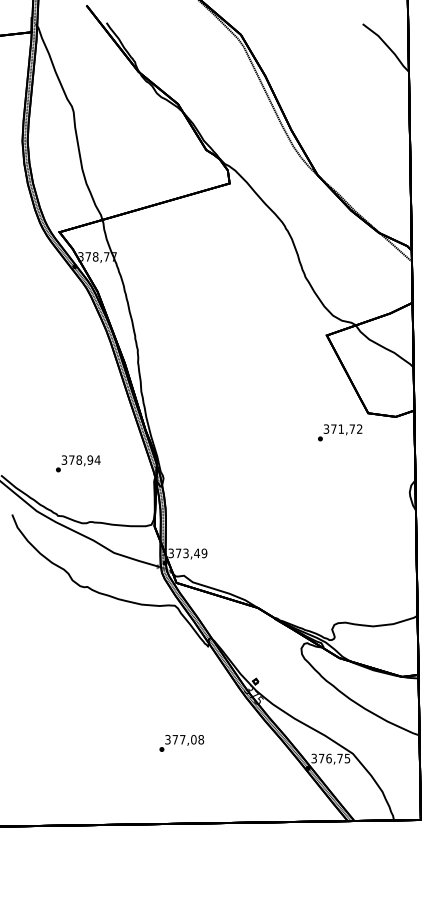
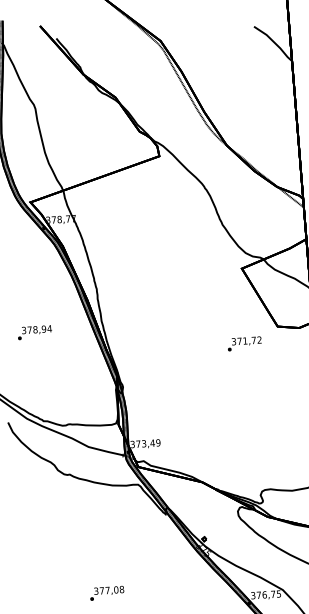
text: (340, 432) -> (244, 343), moved
text: (78, 463) -> (35, 332), moved
text: (181, 743) -> (106, 593), moved

